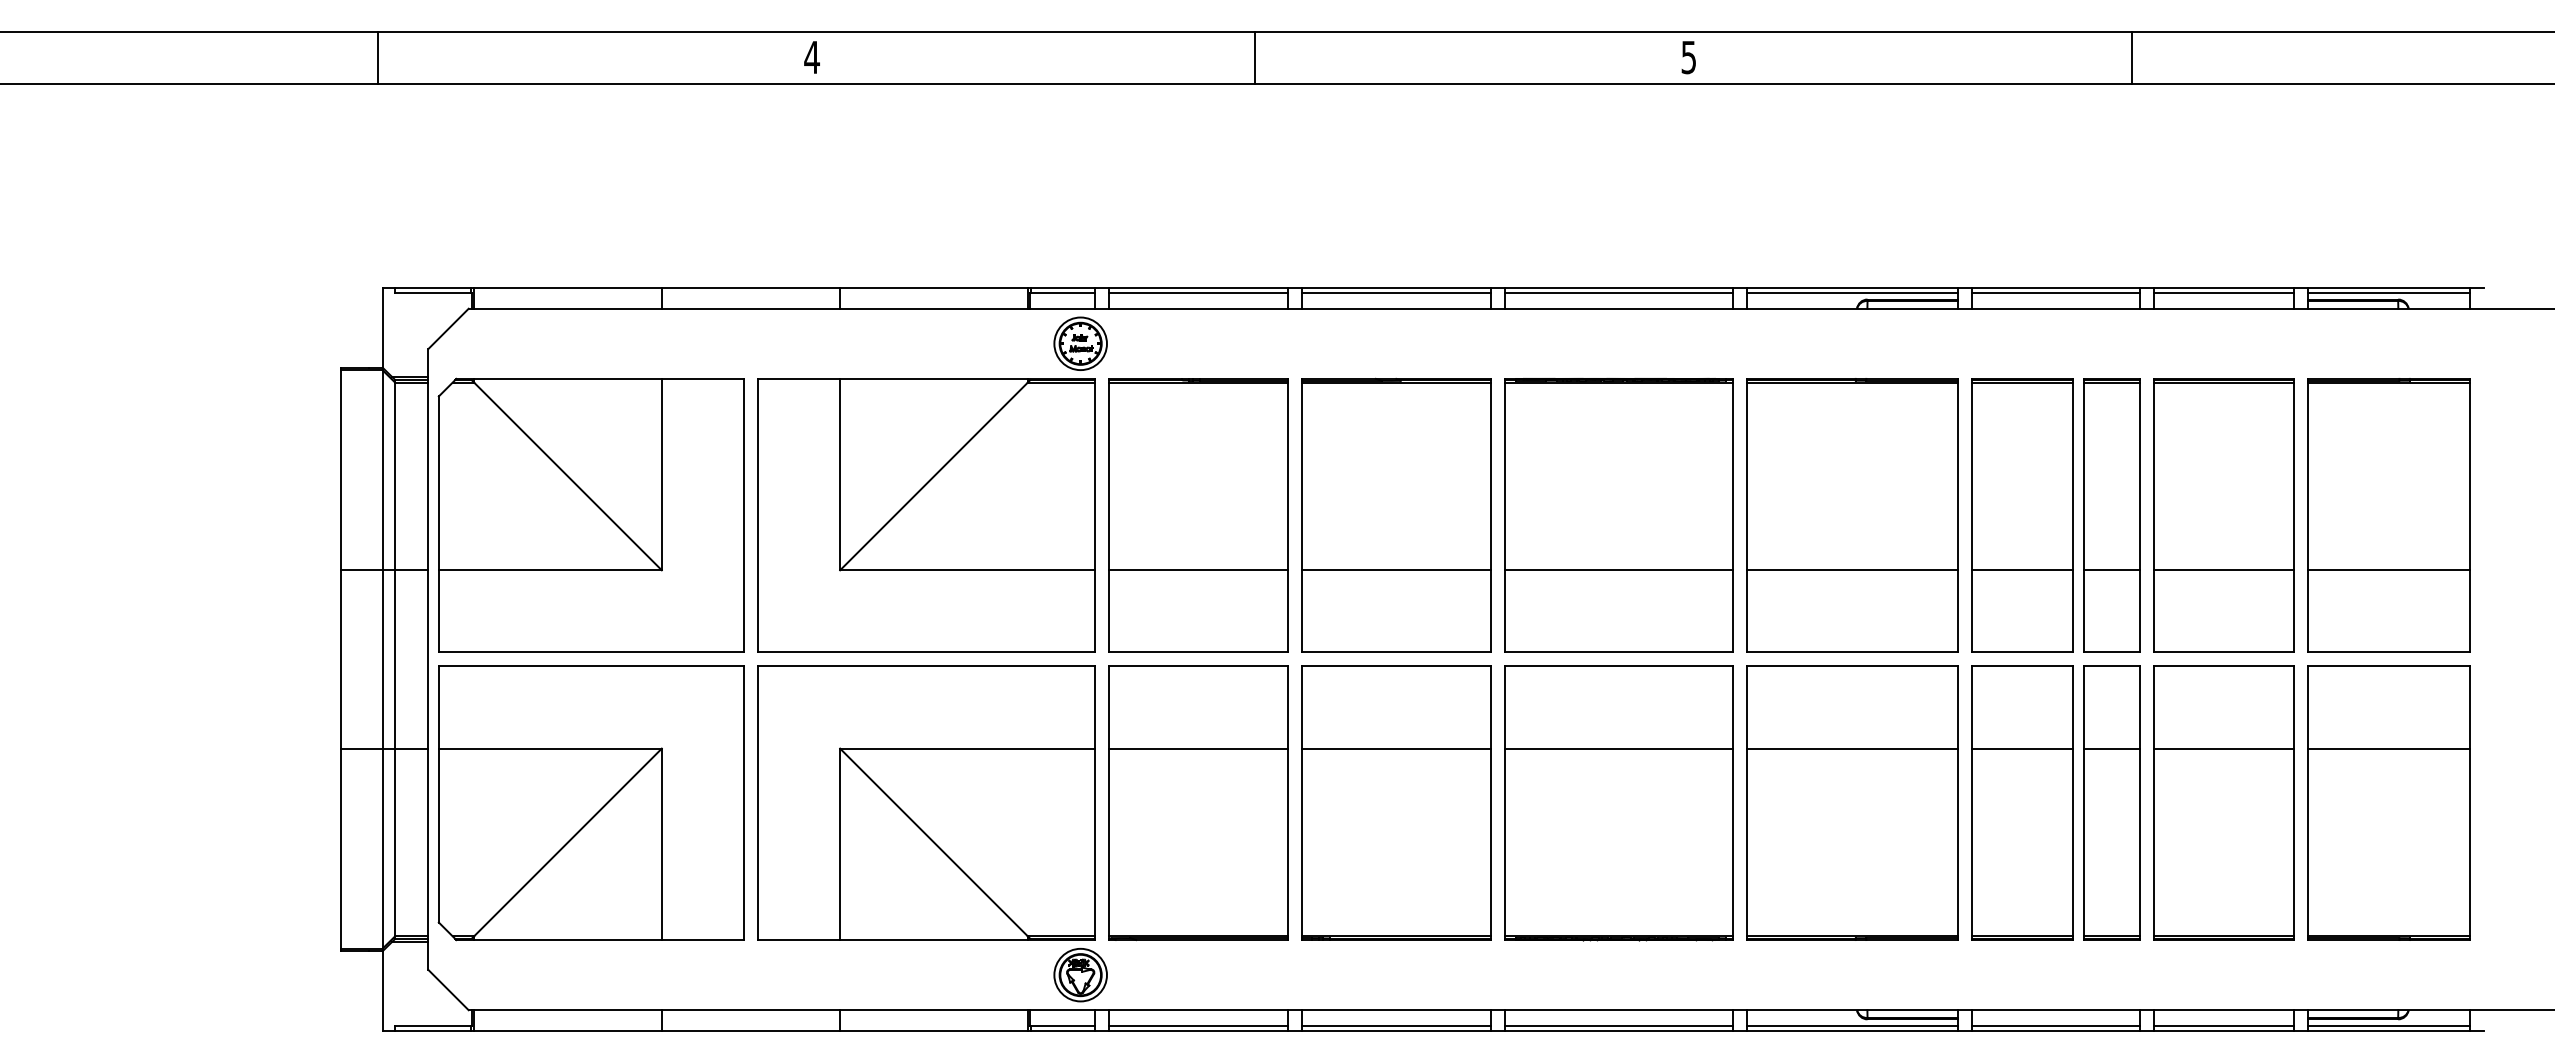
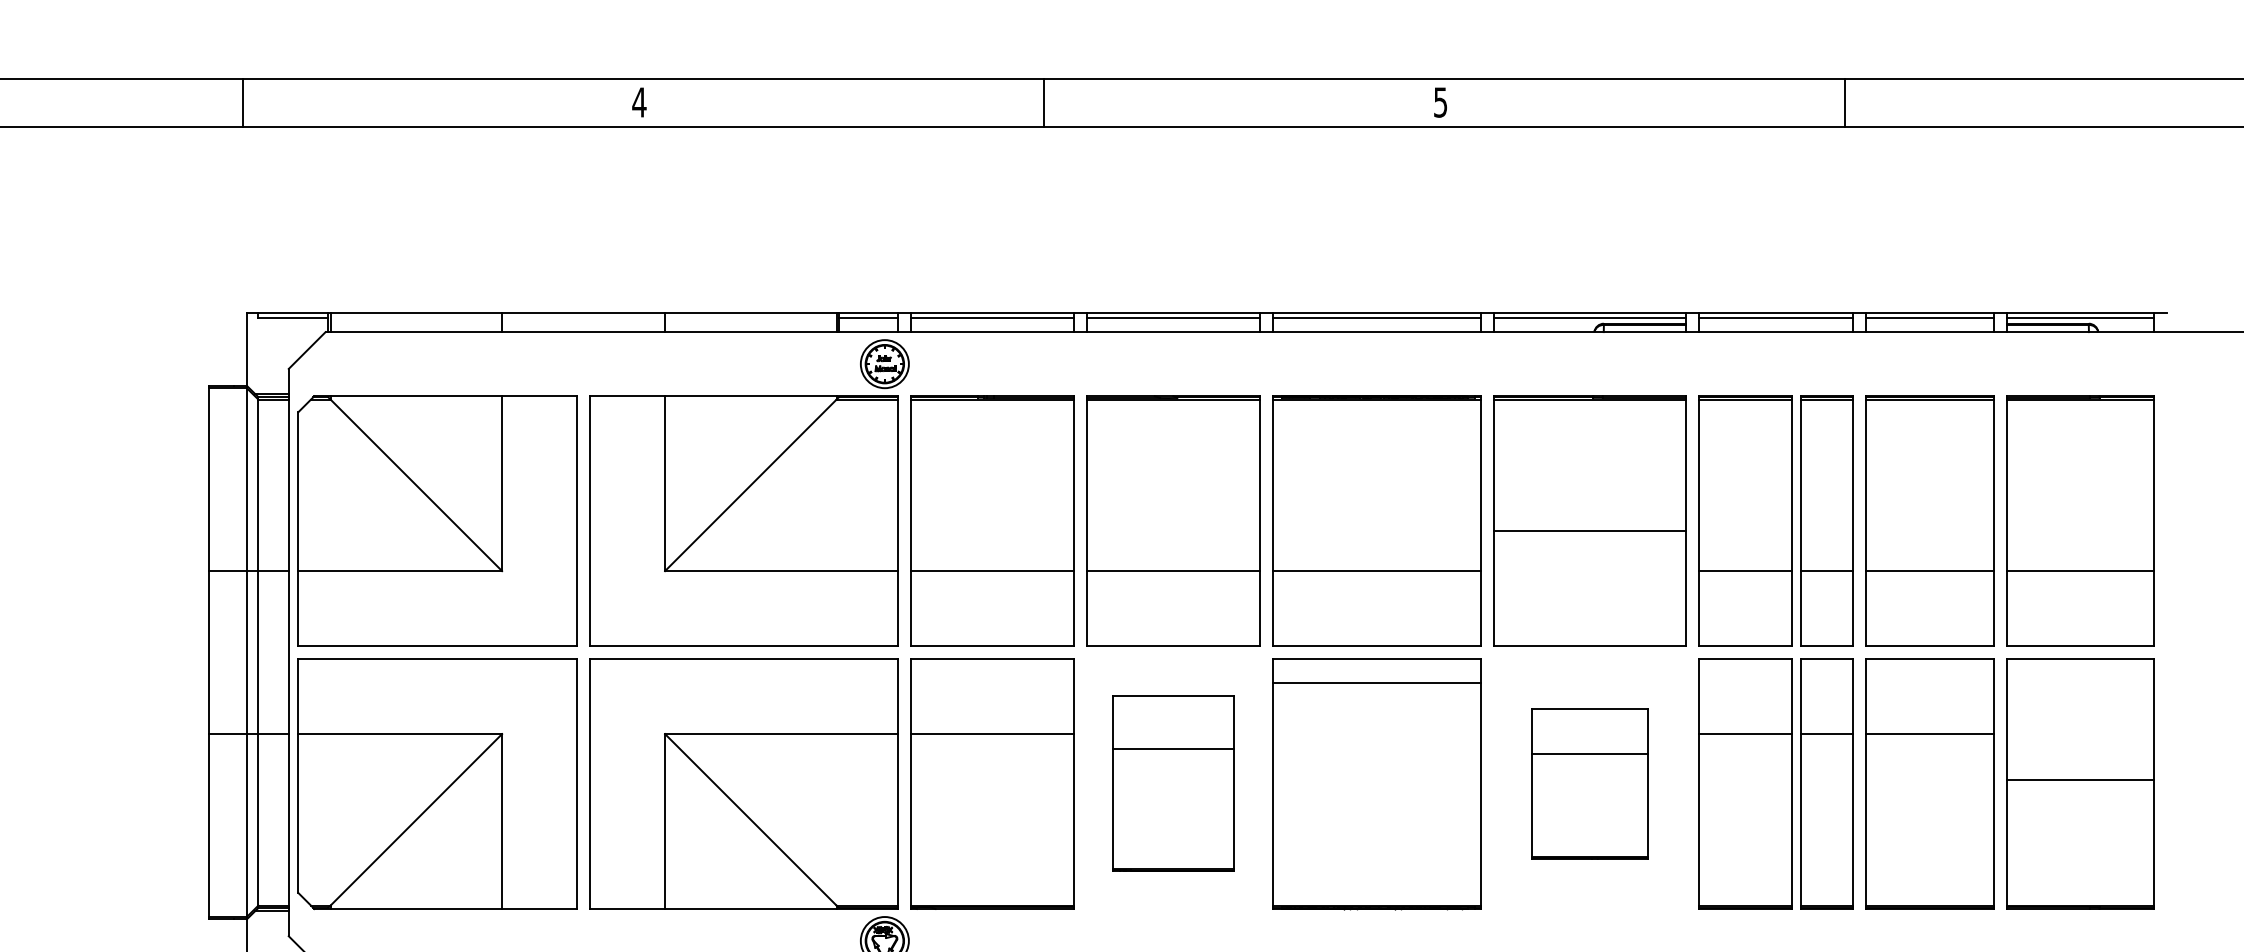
line: (1852, 570) -> (1590, 531), moved
line: (1619, 748) -> (1377, 682), moved
line: (2388, 748) -> (2079, 779), moved
part: (1396, 802) -> (1173, 783), size x0.7
part: (1852, 802) -> (1590, 783), size x0.6

